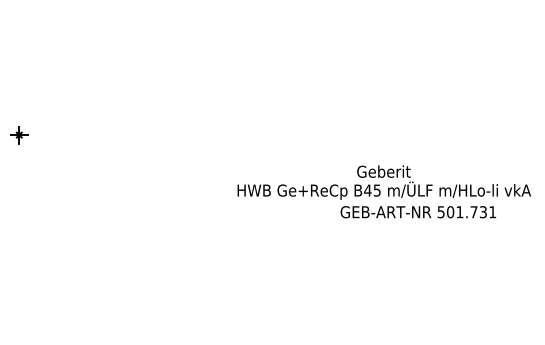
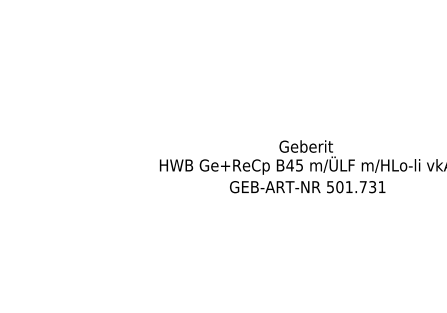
text: (418, 212) -> (307, 187), moved

